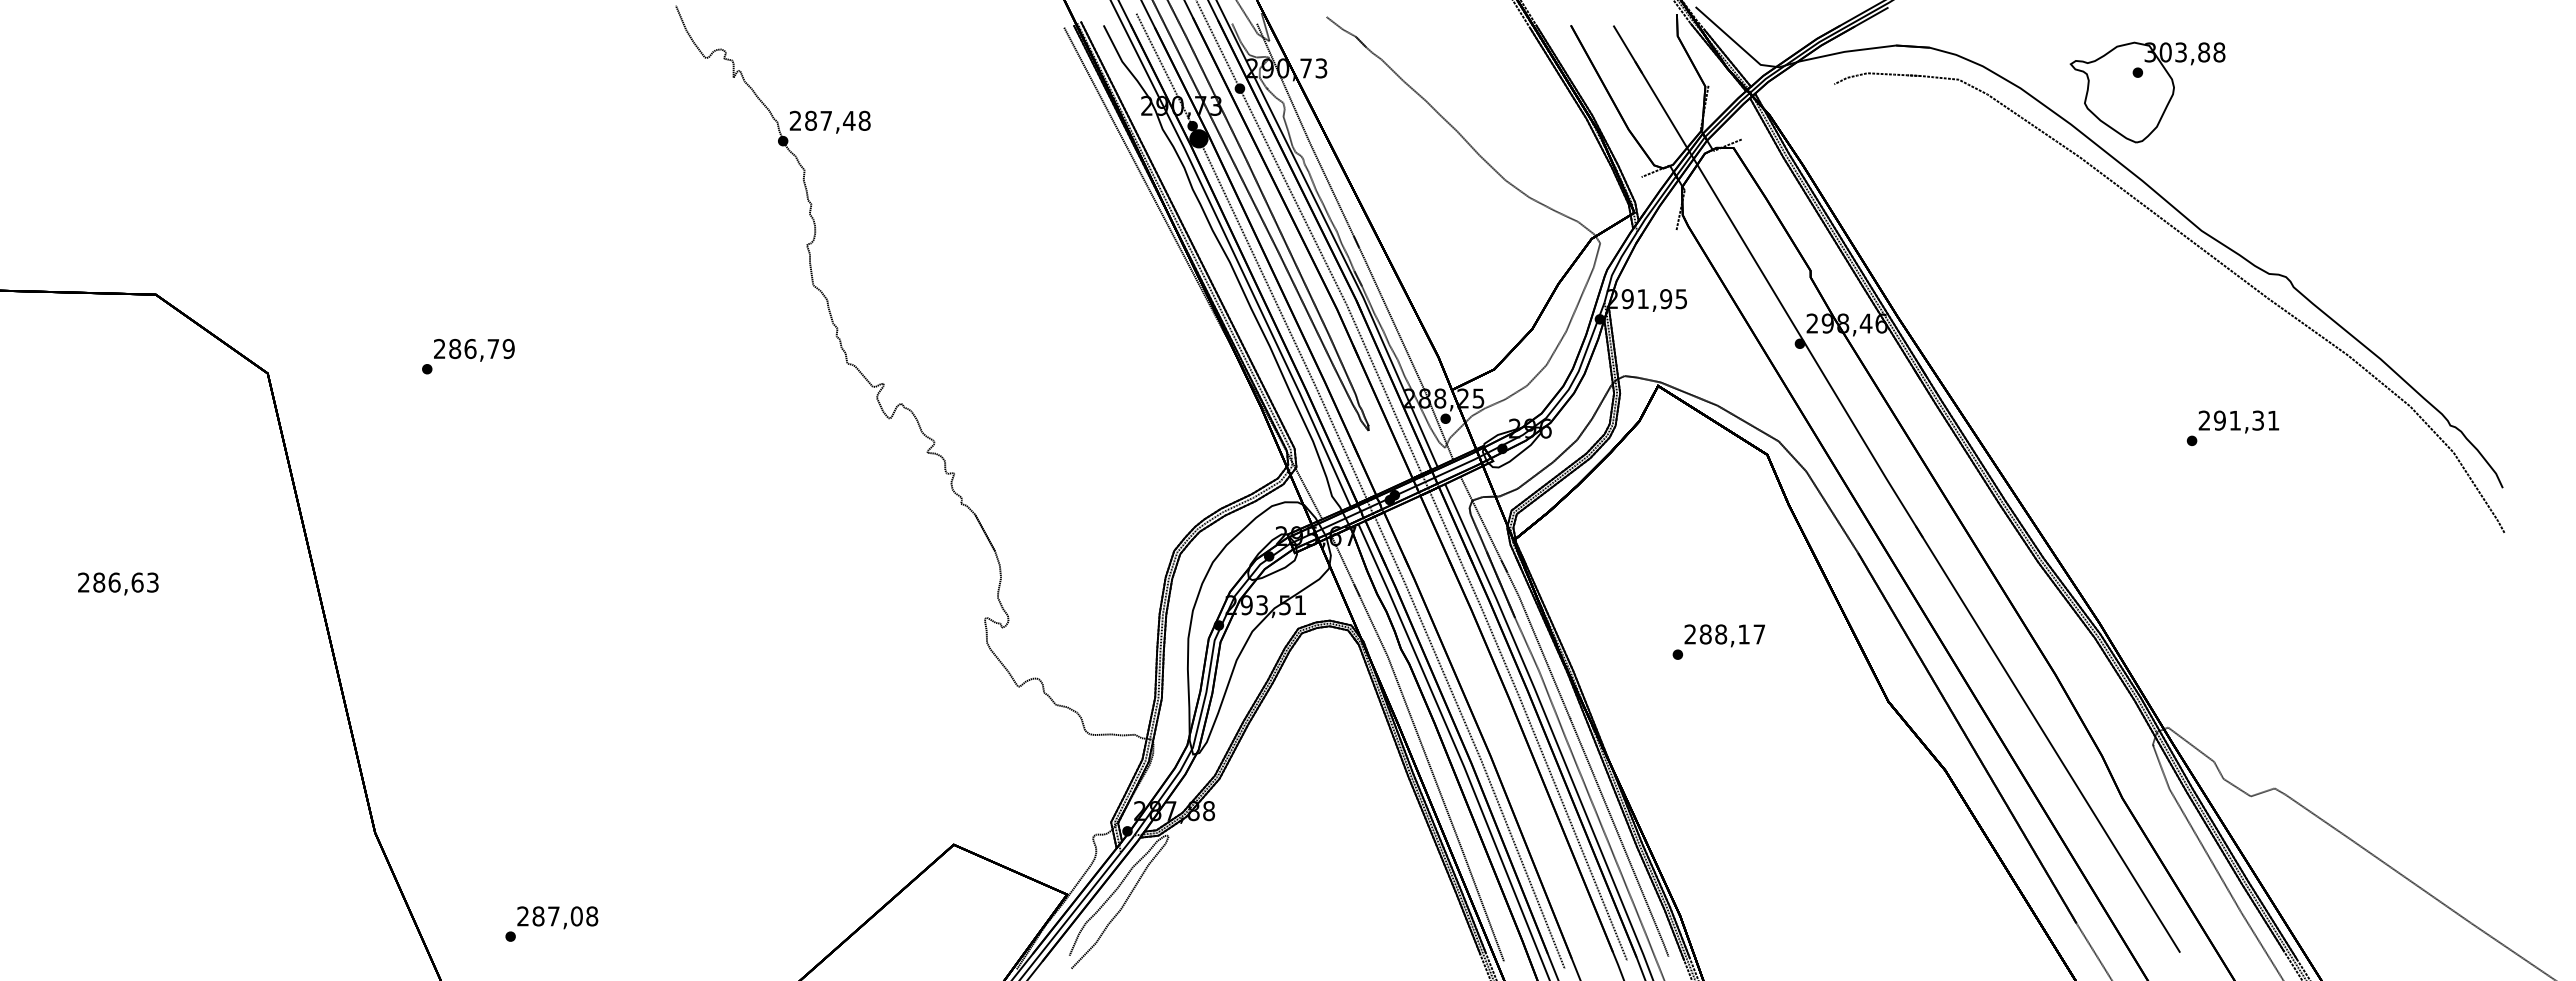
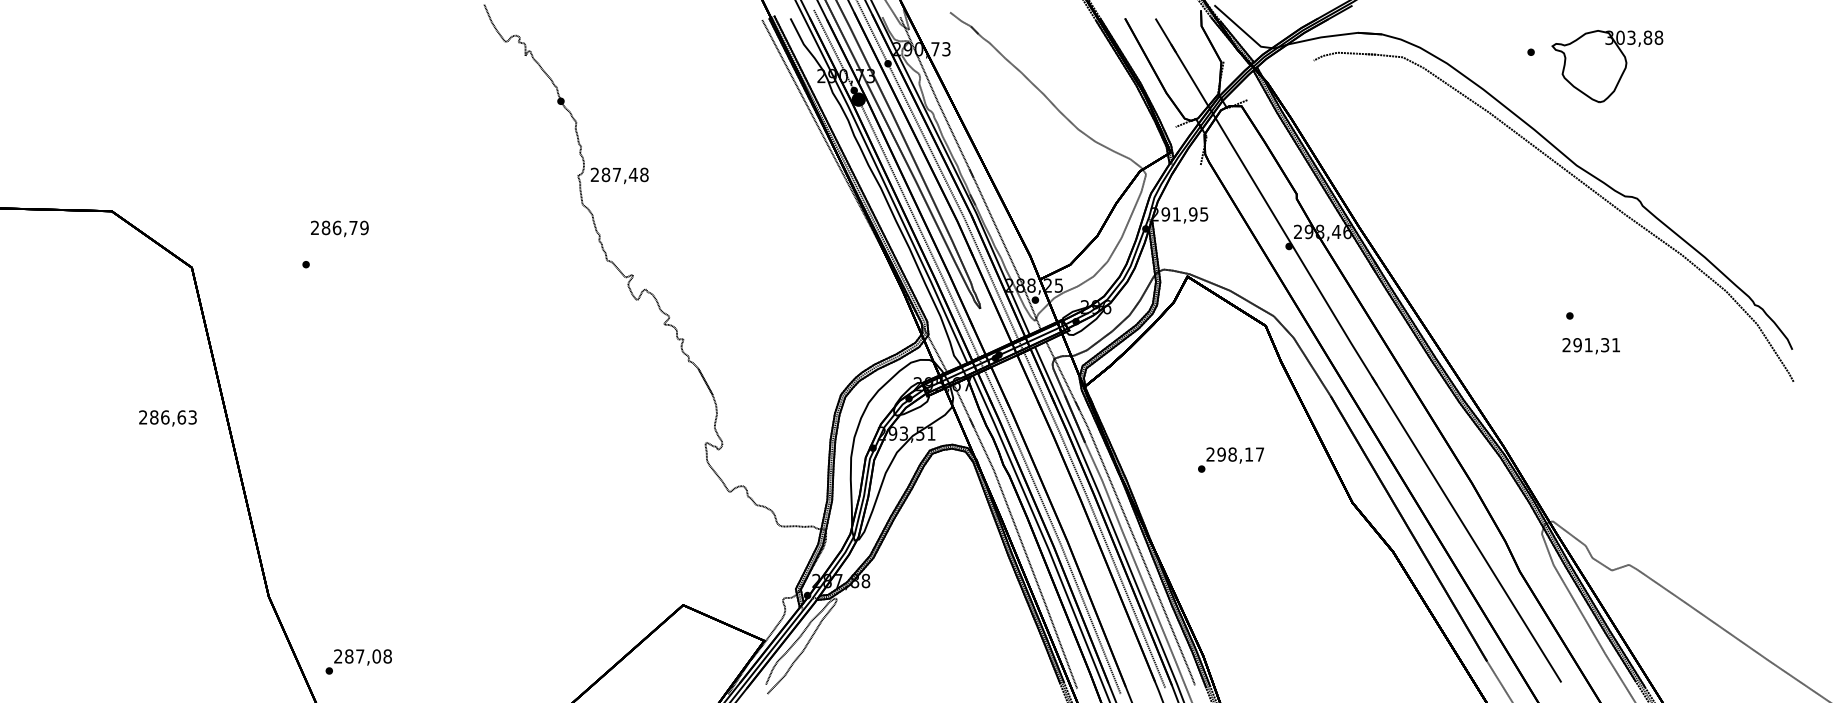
part: (2147, 92) -> (1607, 66), moved
text: (829, 121) -> (619, 175), moved
text: (474, 350) -> (339, 229), moved
text: (2238, 421) -> (1590, 345), moved
text: (118, 583) -> (168, 418), moved
text: (1705, 634) -> (1221, 454), 288,17 -> 298,17
text: (551, 923) -> (358, 661), moved

